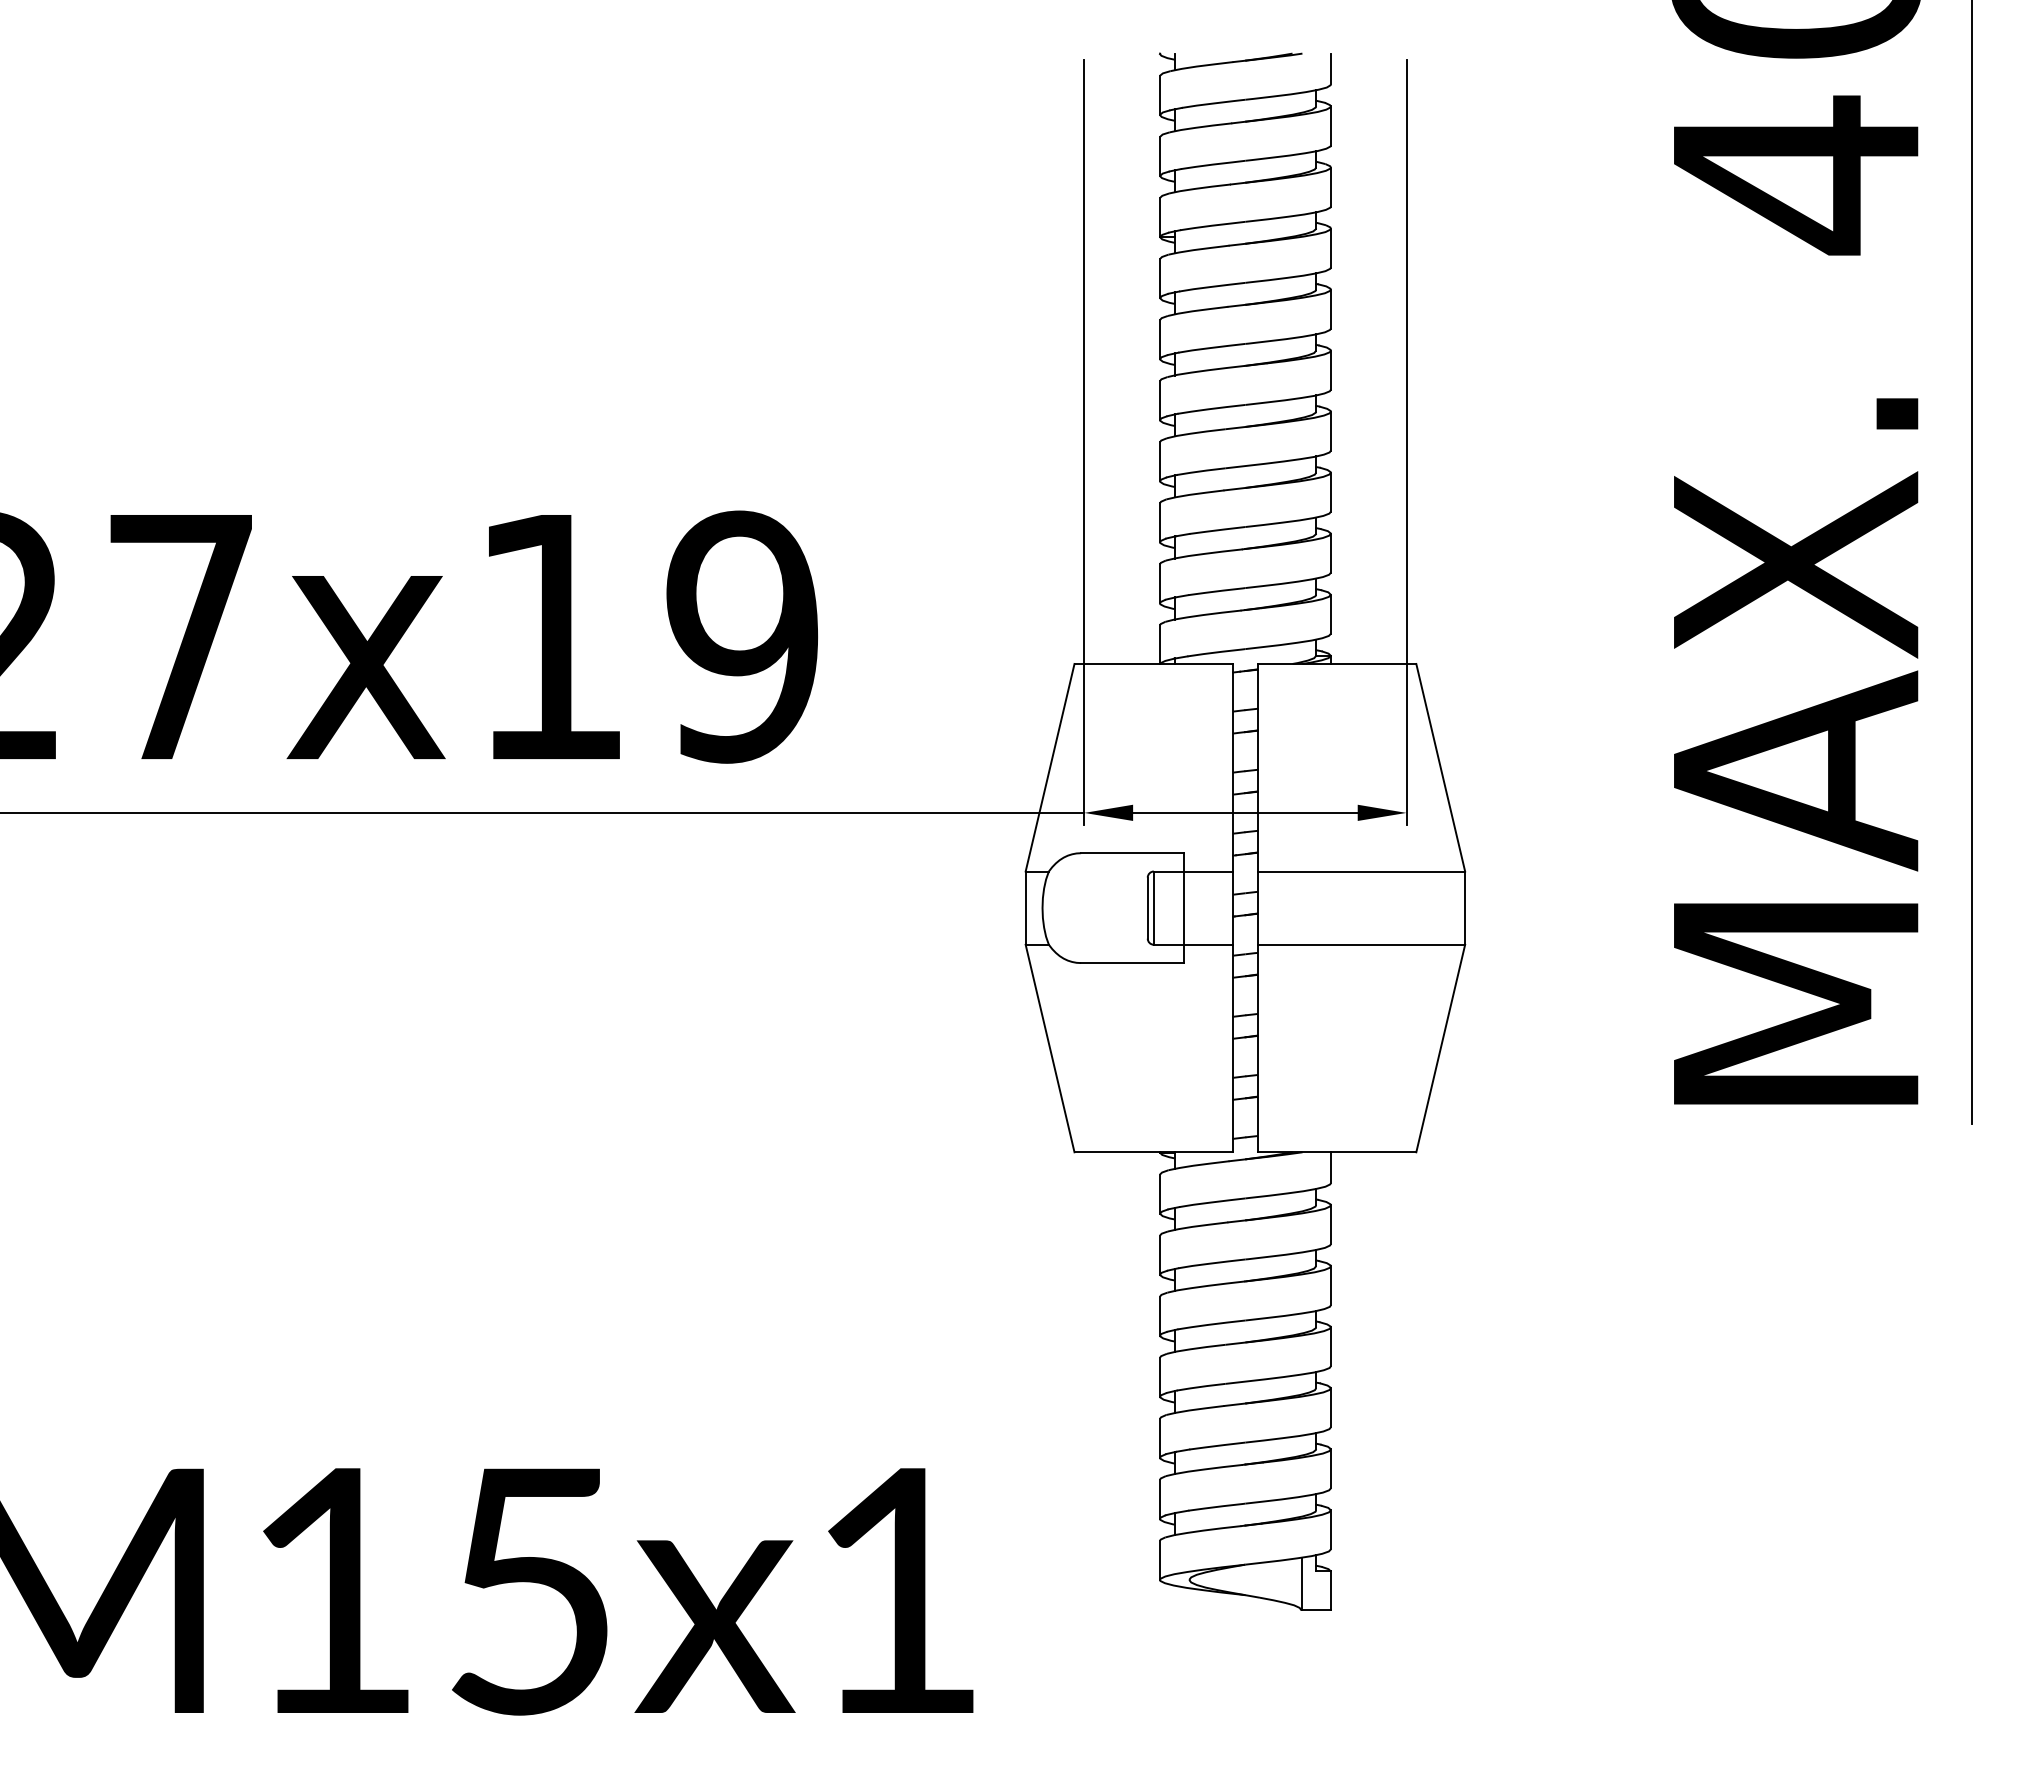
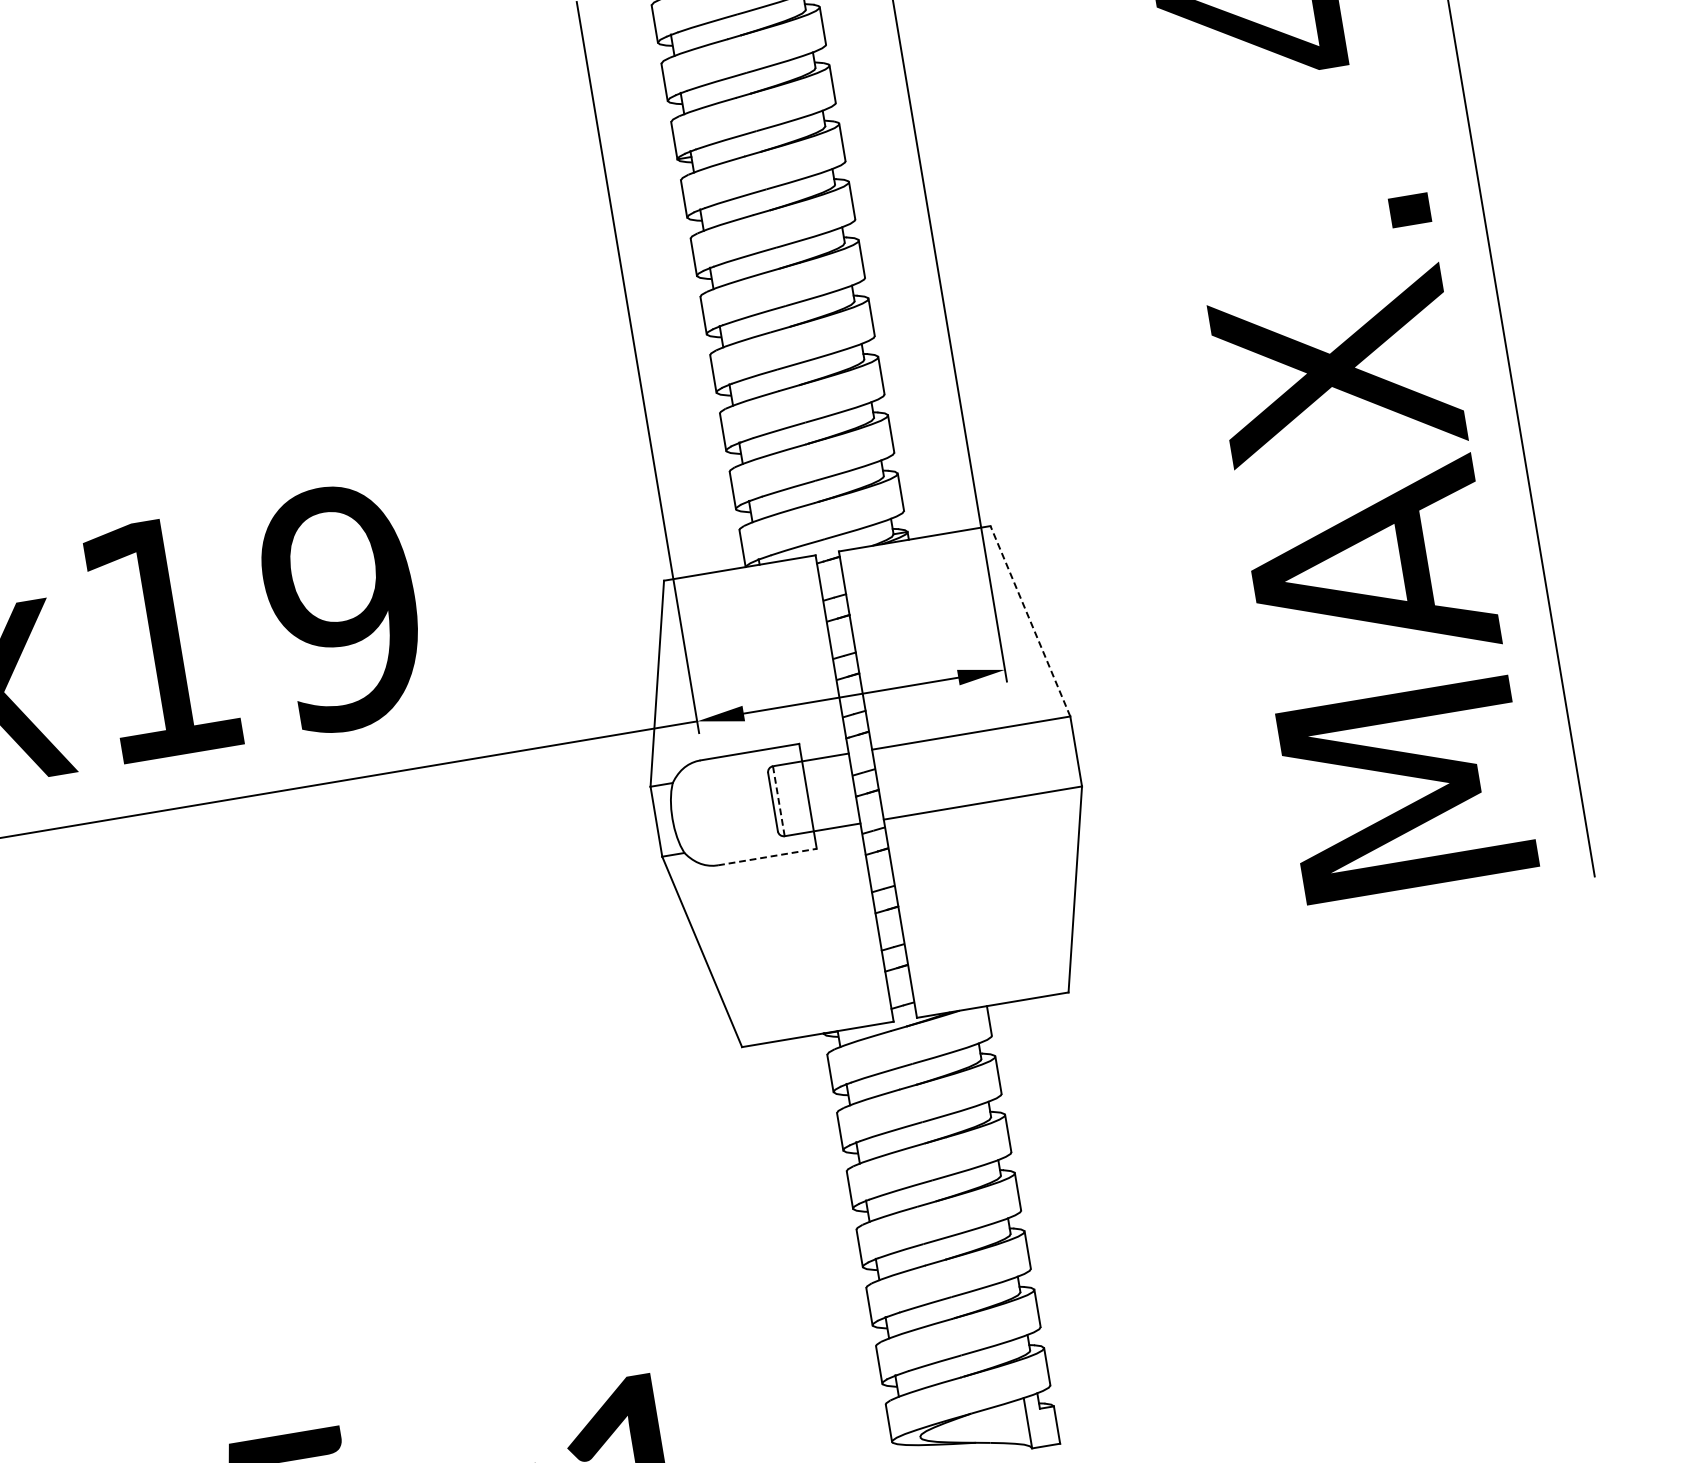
line: (1440, 767) -> (1030, 621), solid -> dashed
line: (1153, 908) -> (778, 801), solid -> dashed
line: (1132, 963) -> (767, 857), solid -> dashed

